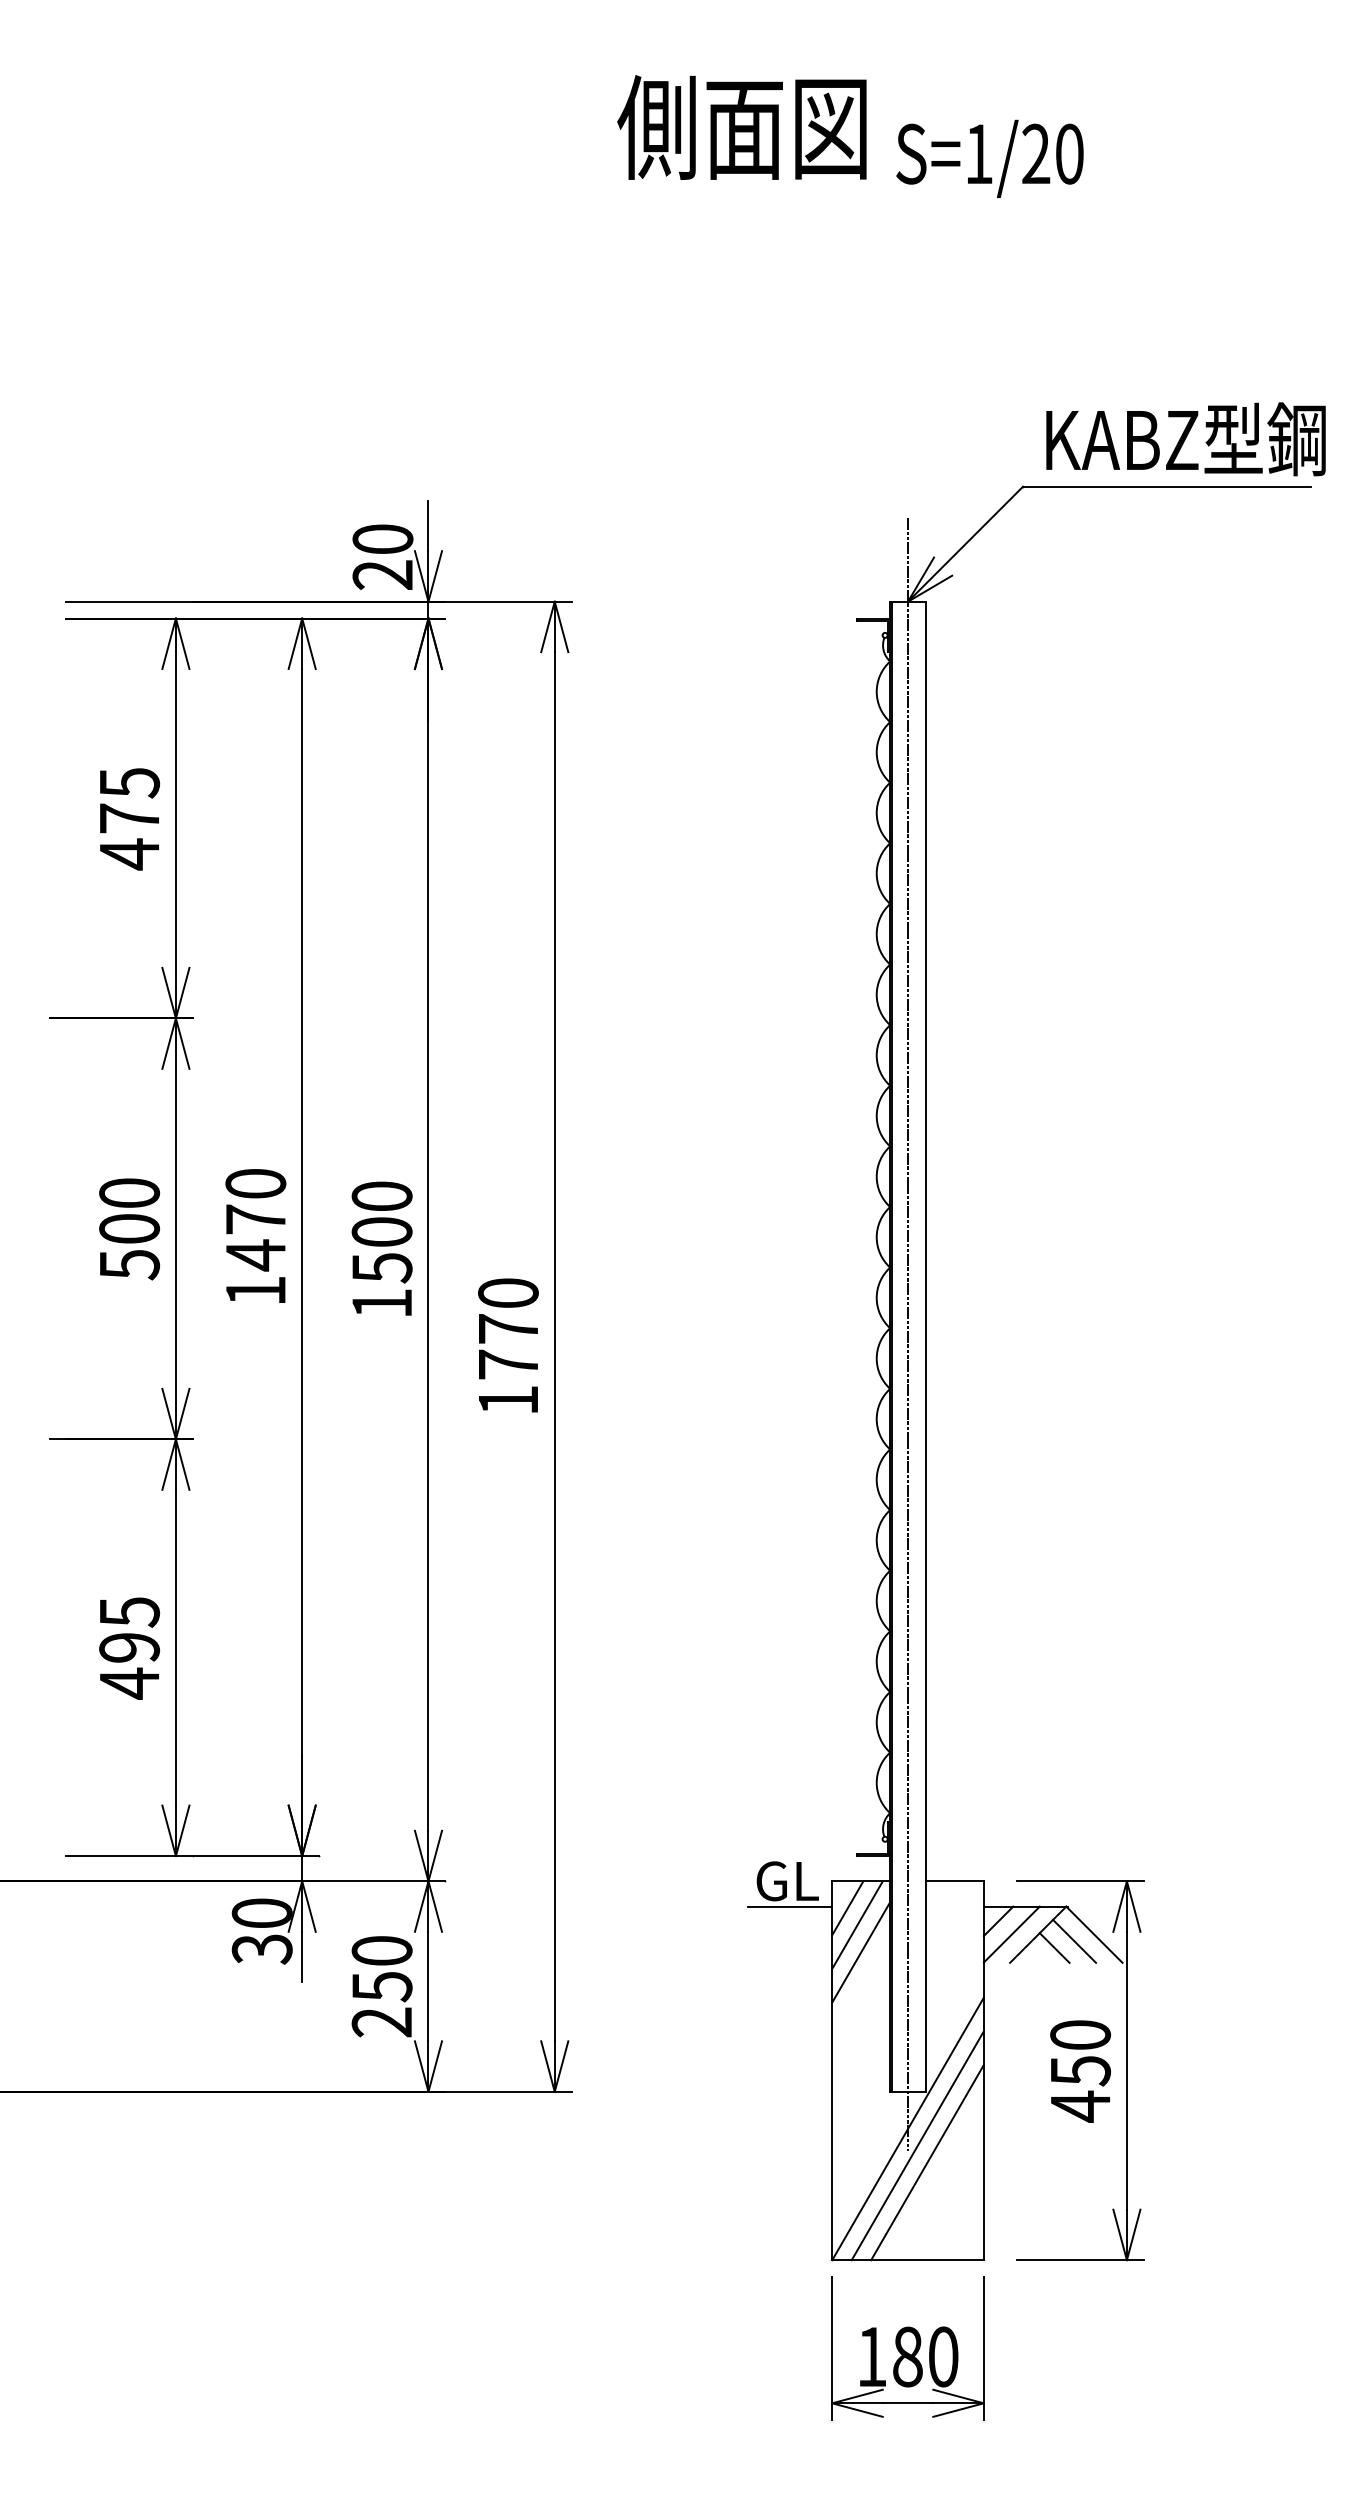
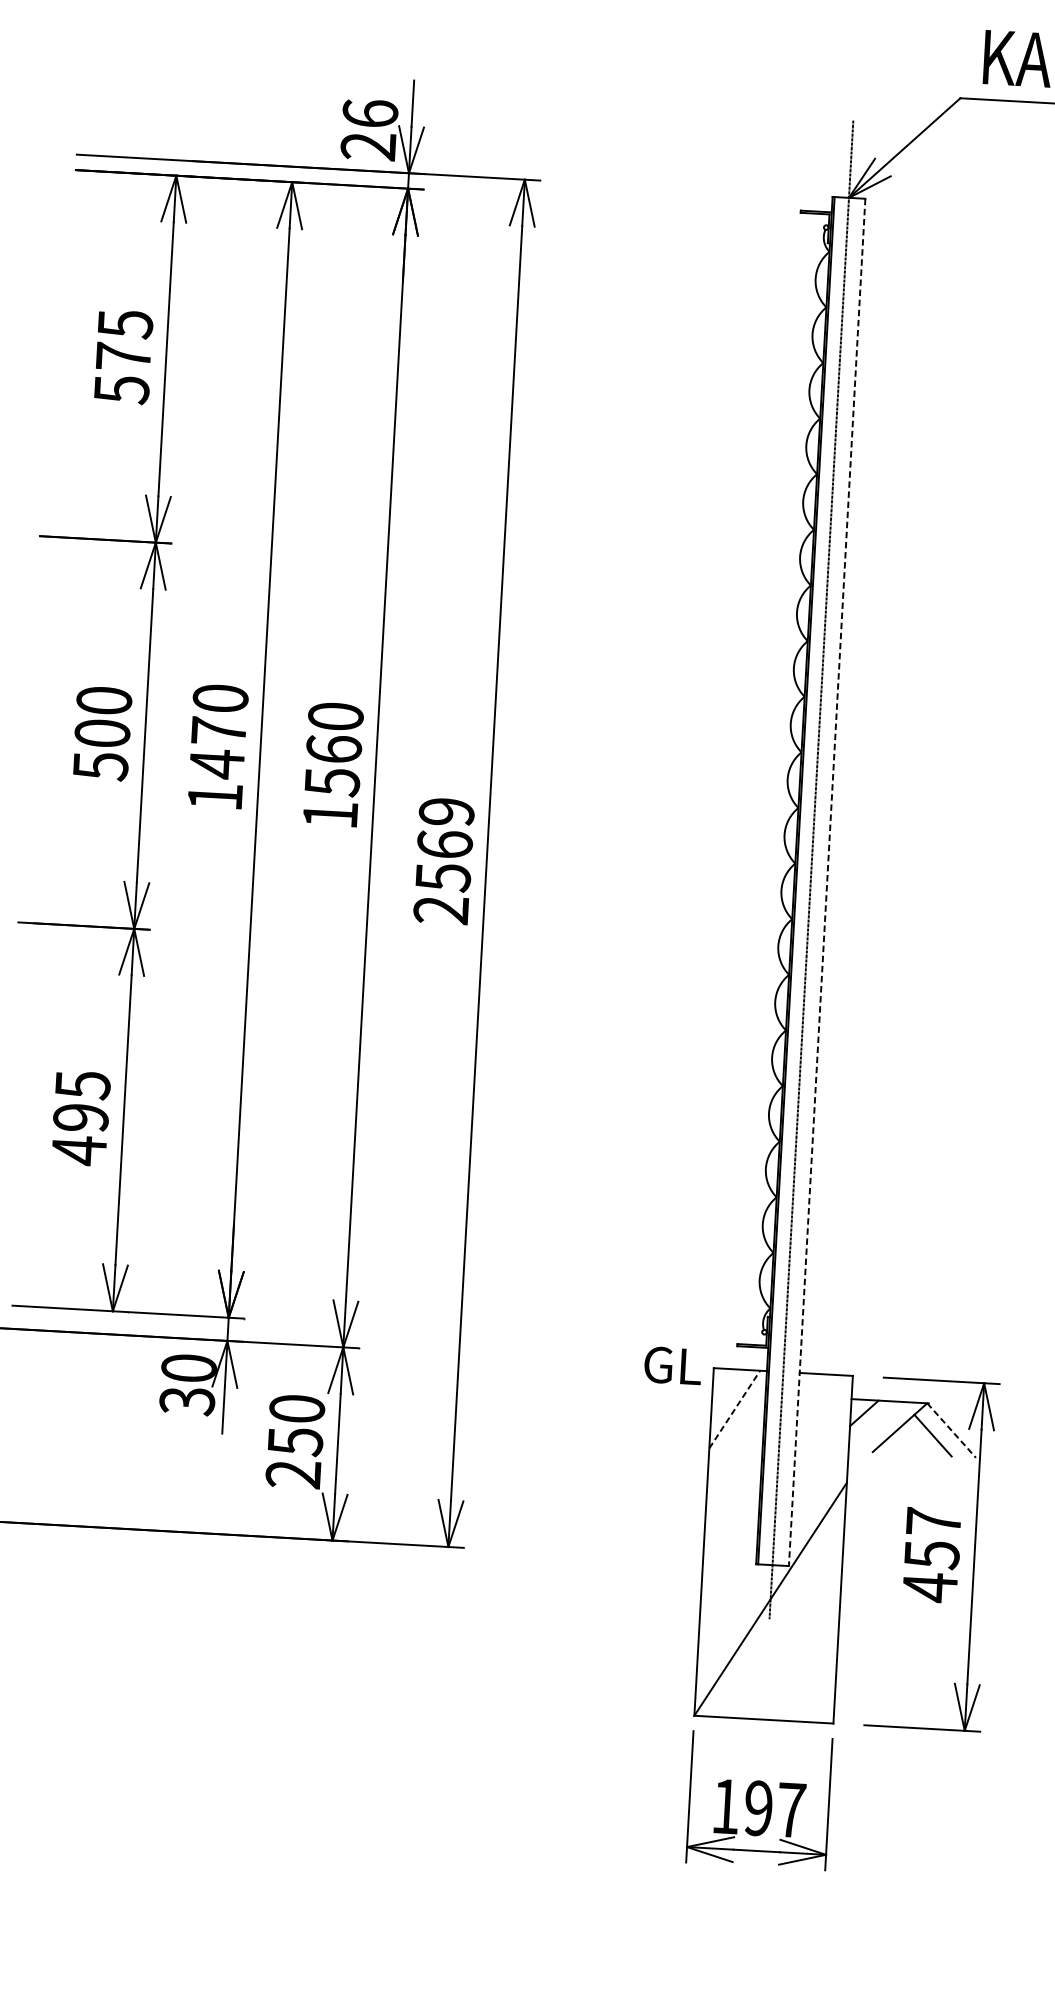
text: (382, 538) -> (370, 112), 20 -> 26
text: (130, 854) -> (122, 389), 475 -> 575
text: (381, 1231) -> (333, 748), 1500 -> 1560
text: (508, 1346) -> (444, 860), 1770 -> 2569
line: (925, 1347) -> (826, 883), solid -> dashed
line: (790, 1906) -> (674, 1389), removed
line: (847, 1908) -> (726, 1393), removed
line: (857, 1925) -> (734, 1409), solid -> dashed
line: (1011, 1934) -> (875, 1426), removed
line: (1094, 1934) -> (951, 1430), solid -> dashed
line: (1054, 1947) -> (914, 1440), removed
line: (861, 1952) -> (736, 1434), removed
text: (1080, 2034) -> (933, 1521), 450 -> 457
line: (917, 2145) -> (778, 1614), removed
line: (927, 2162) -> (786, 1630), removed
text: (925, 2356) -> (774, 1808), 180 -> 197

